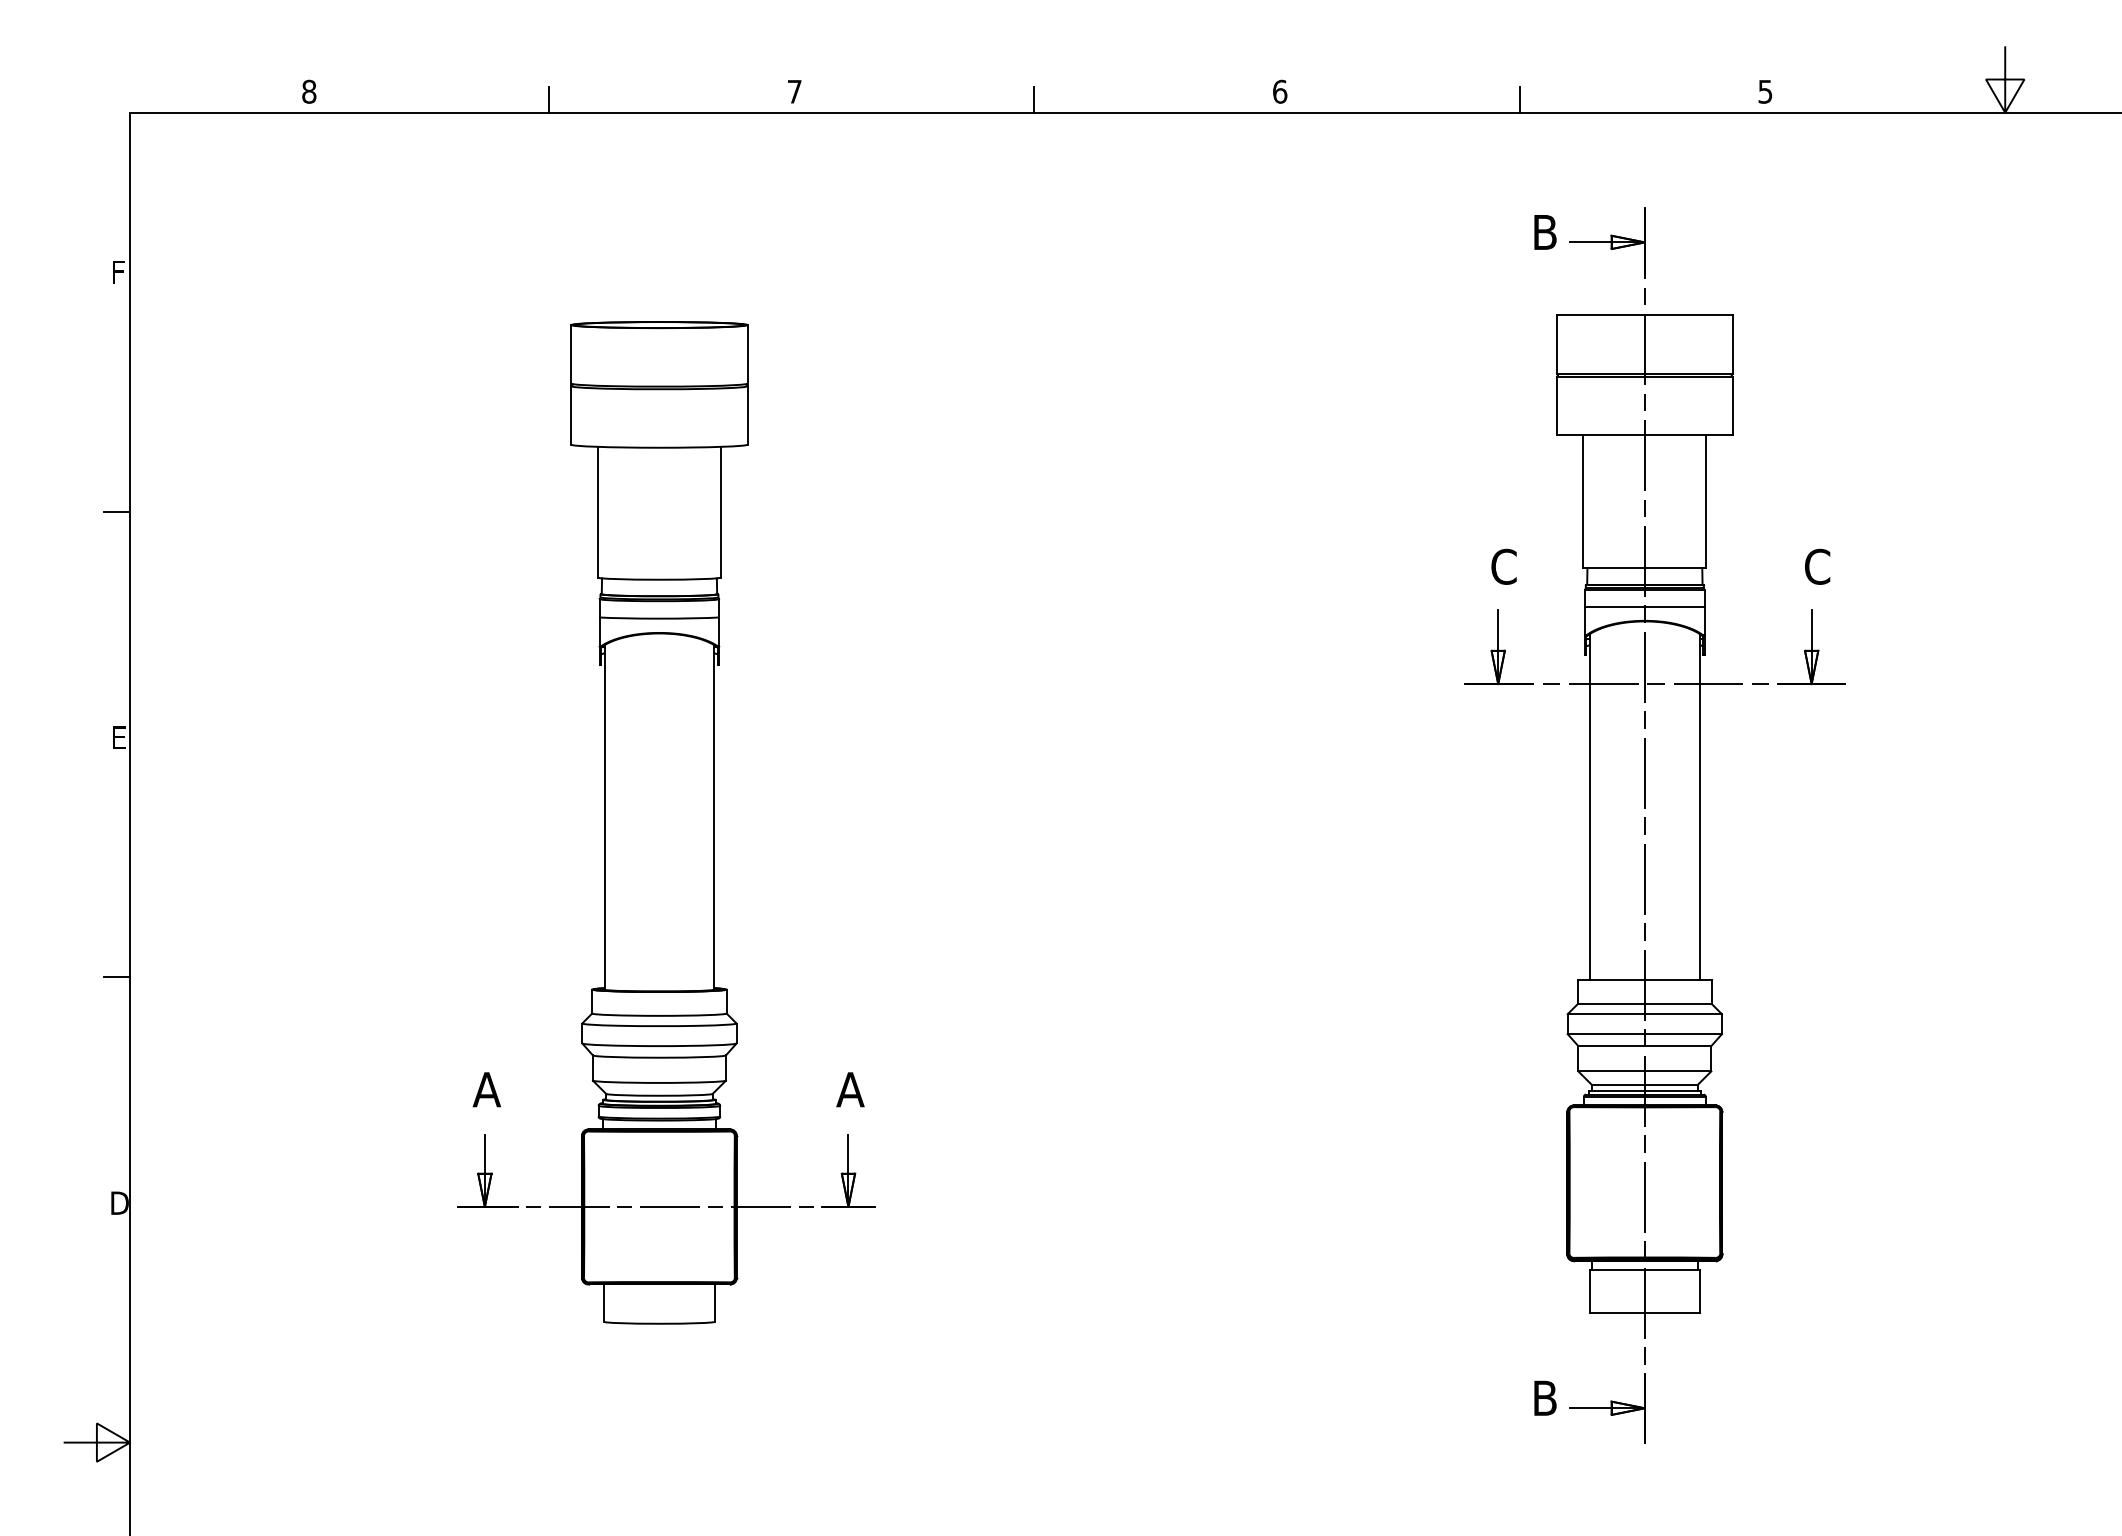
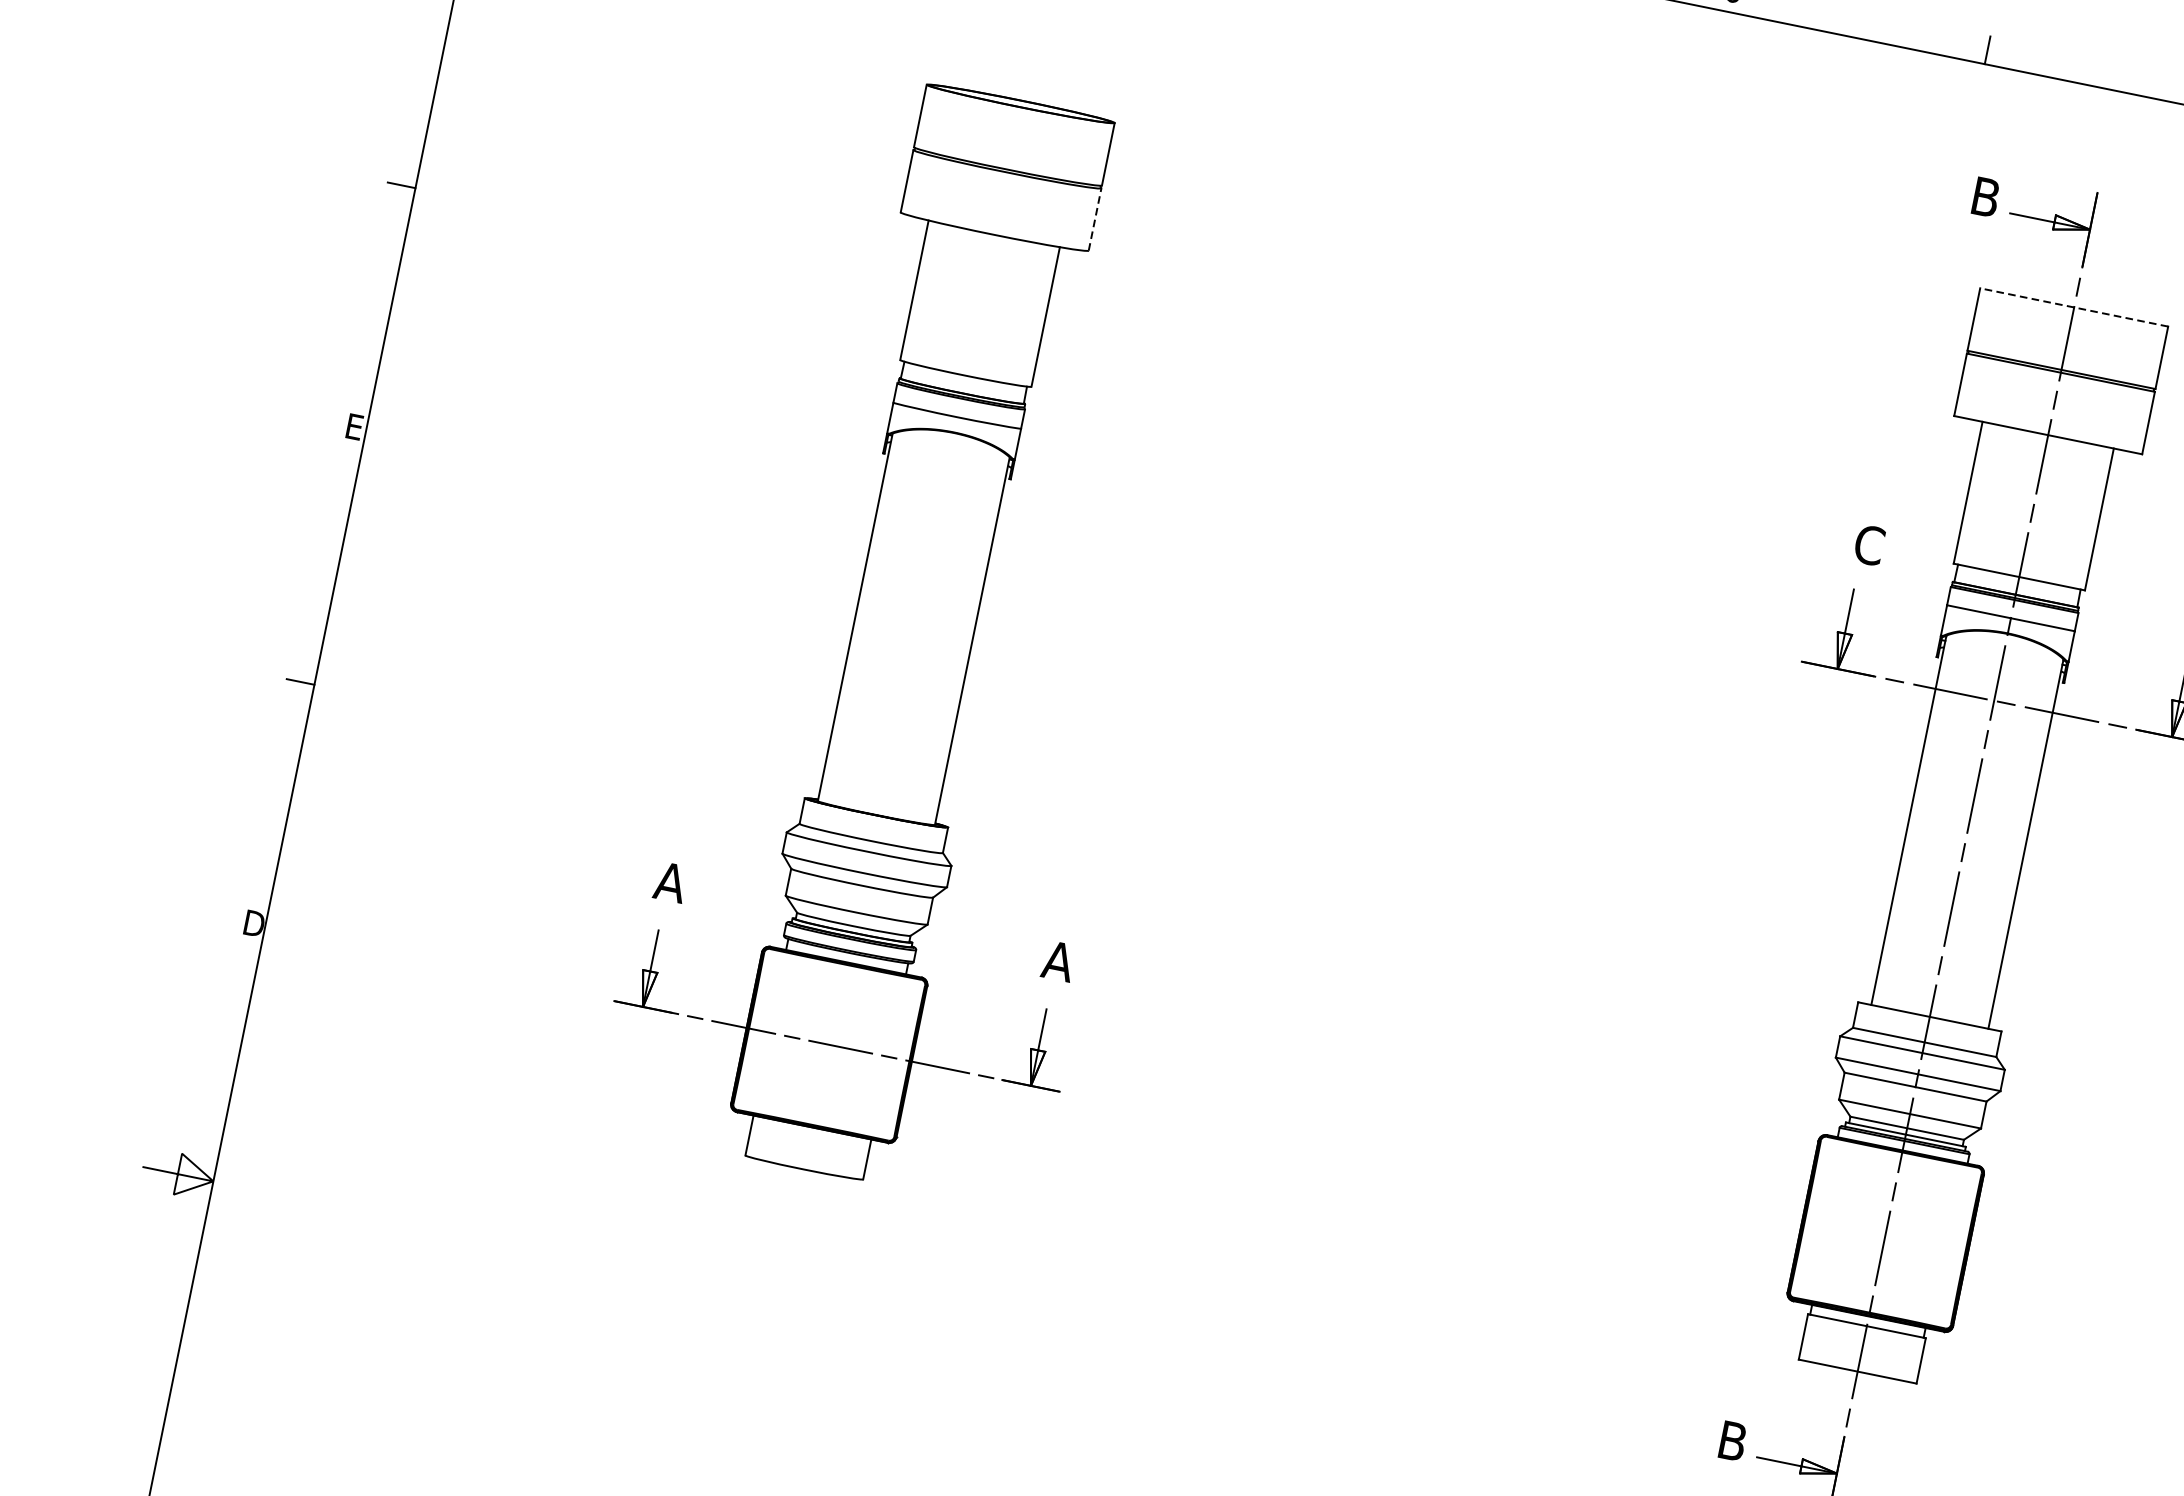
line: (1644, 315) -> (2073, 307), solid -> dashed
line: (747, 414) -> (1095, 218), solid -> dashed

